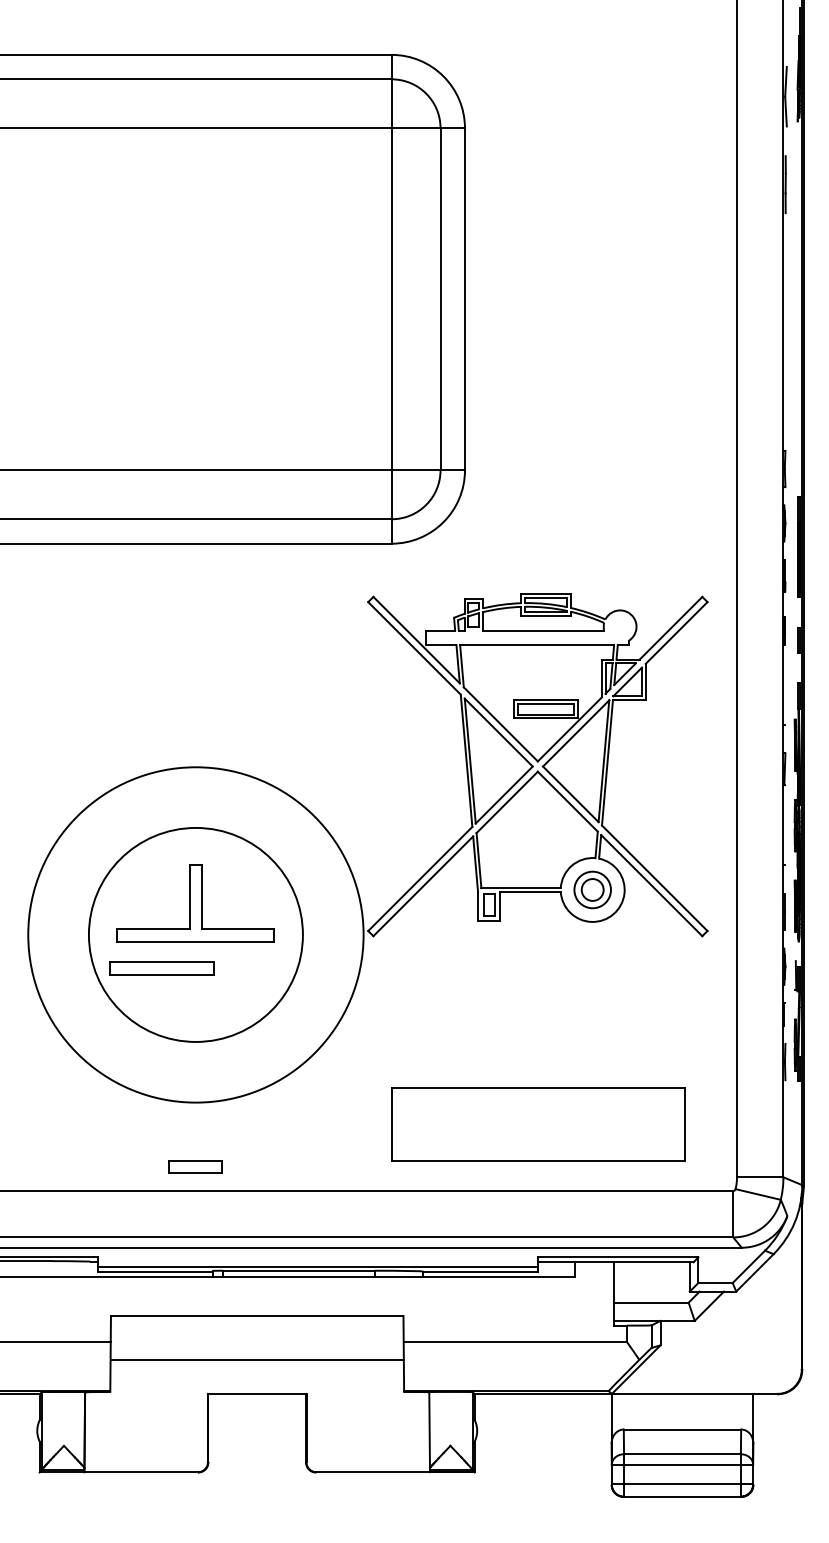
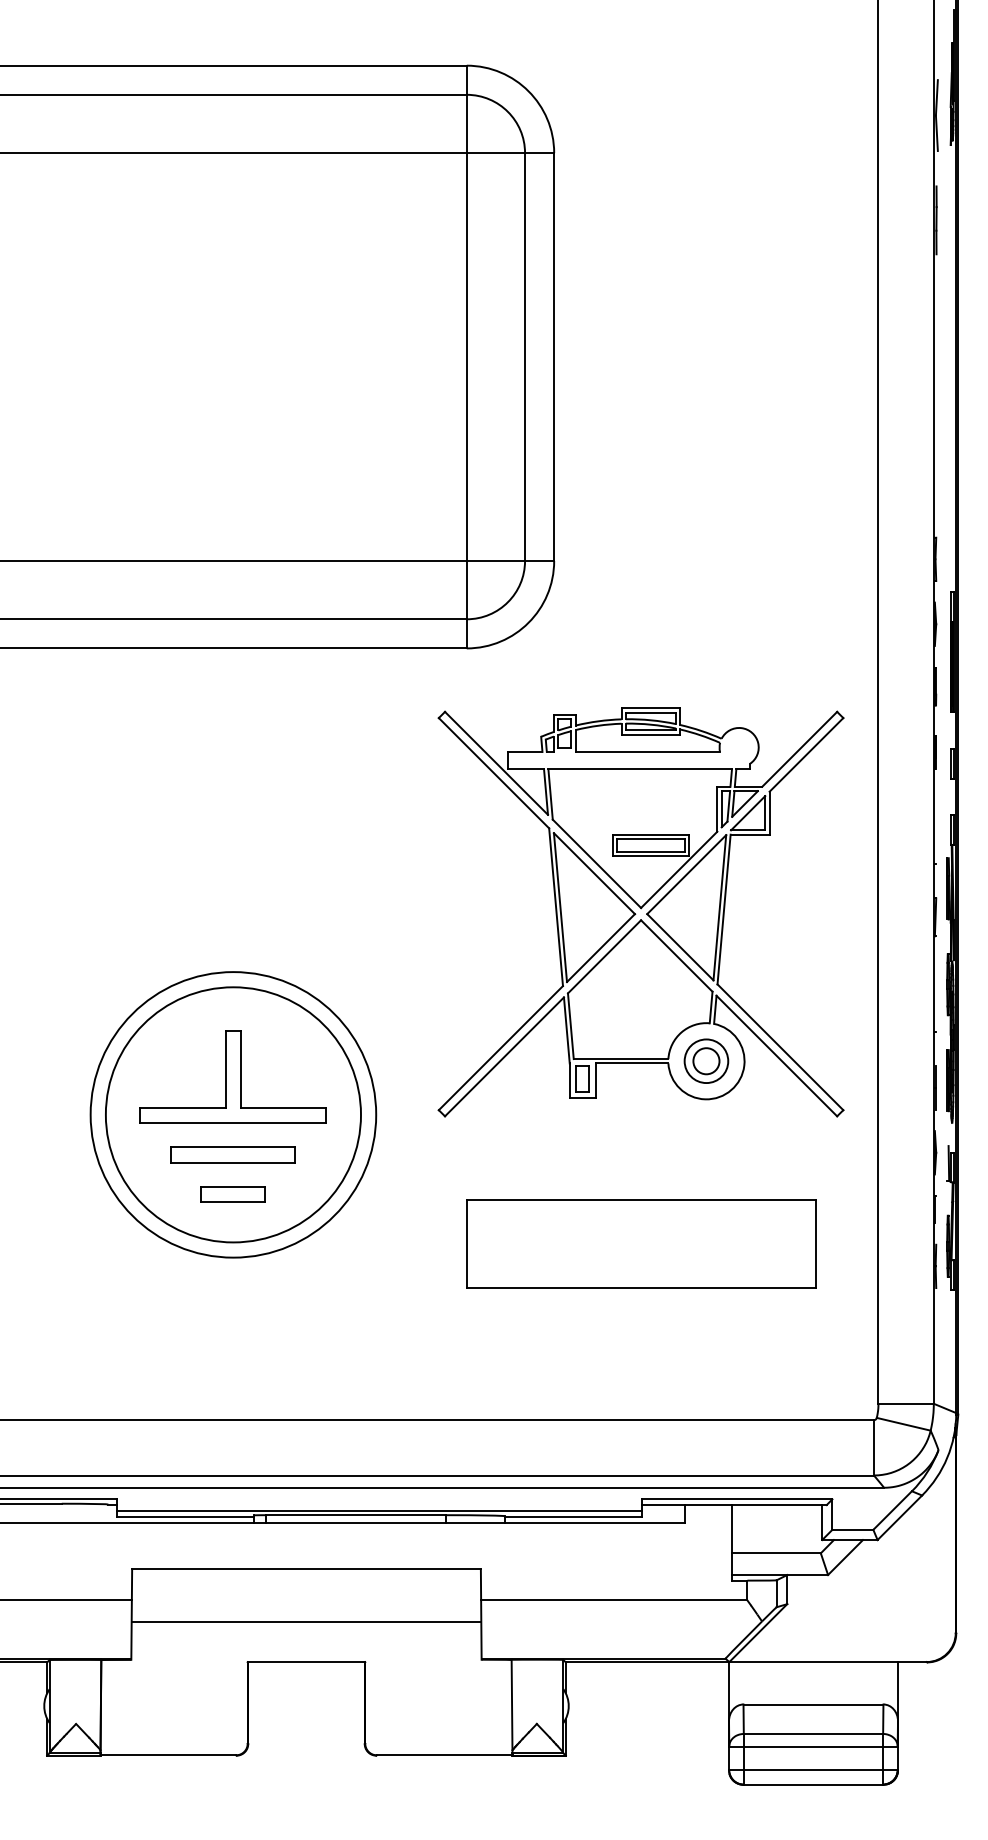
circle: (195, 934) -> (233, 1114), size x0.71
part: (161, 968) -> (232, 1154), moved
part: (538, 1124) -> (641, 1243), moved
part: (195, 1166) -> (232, 1194), moved

